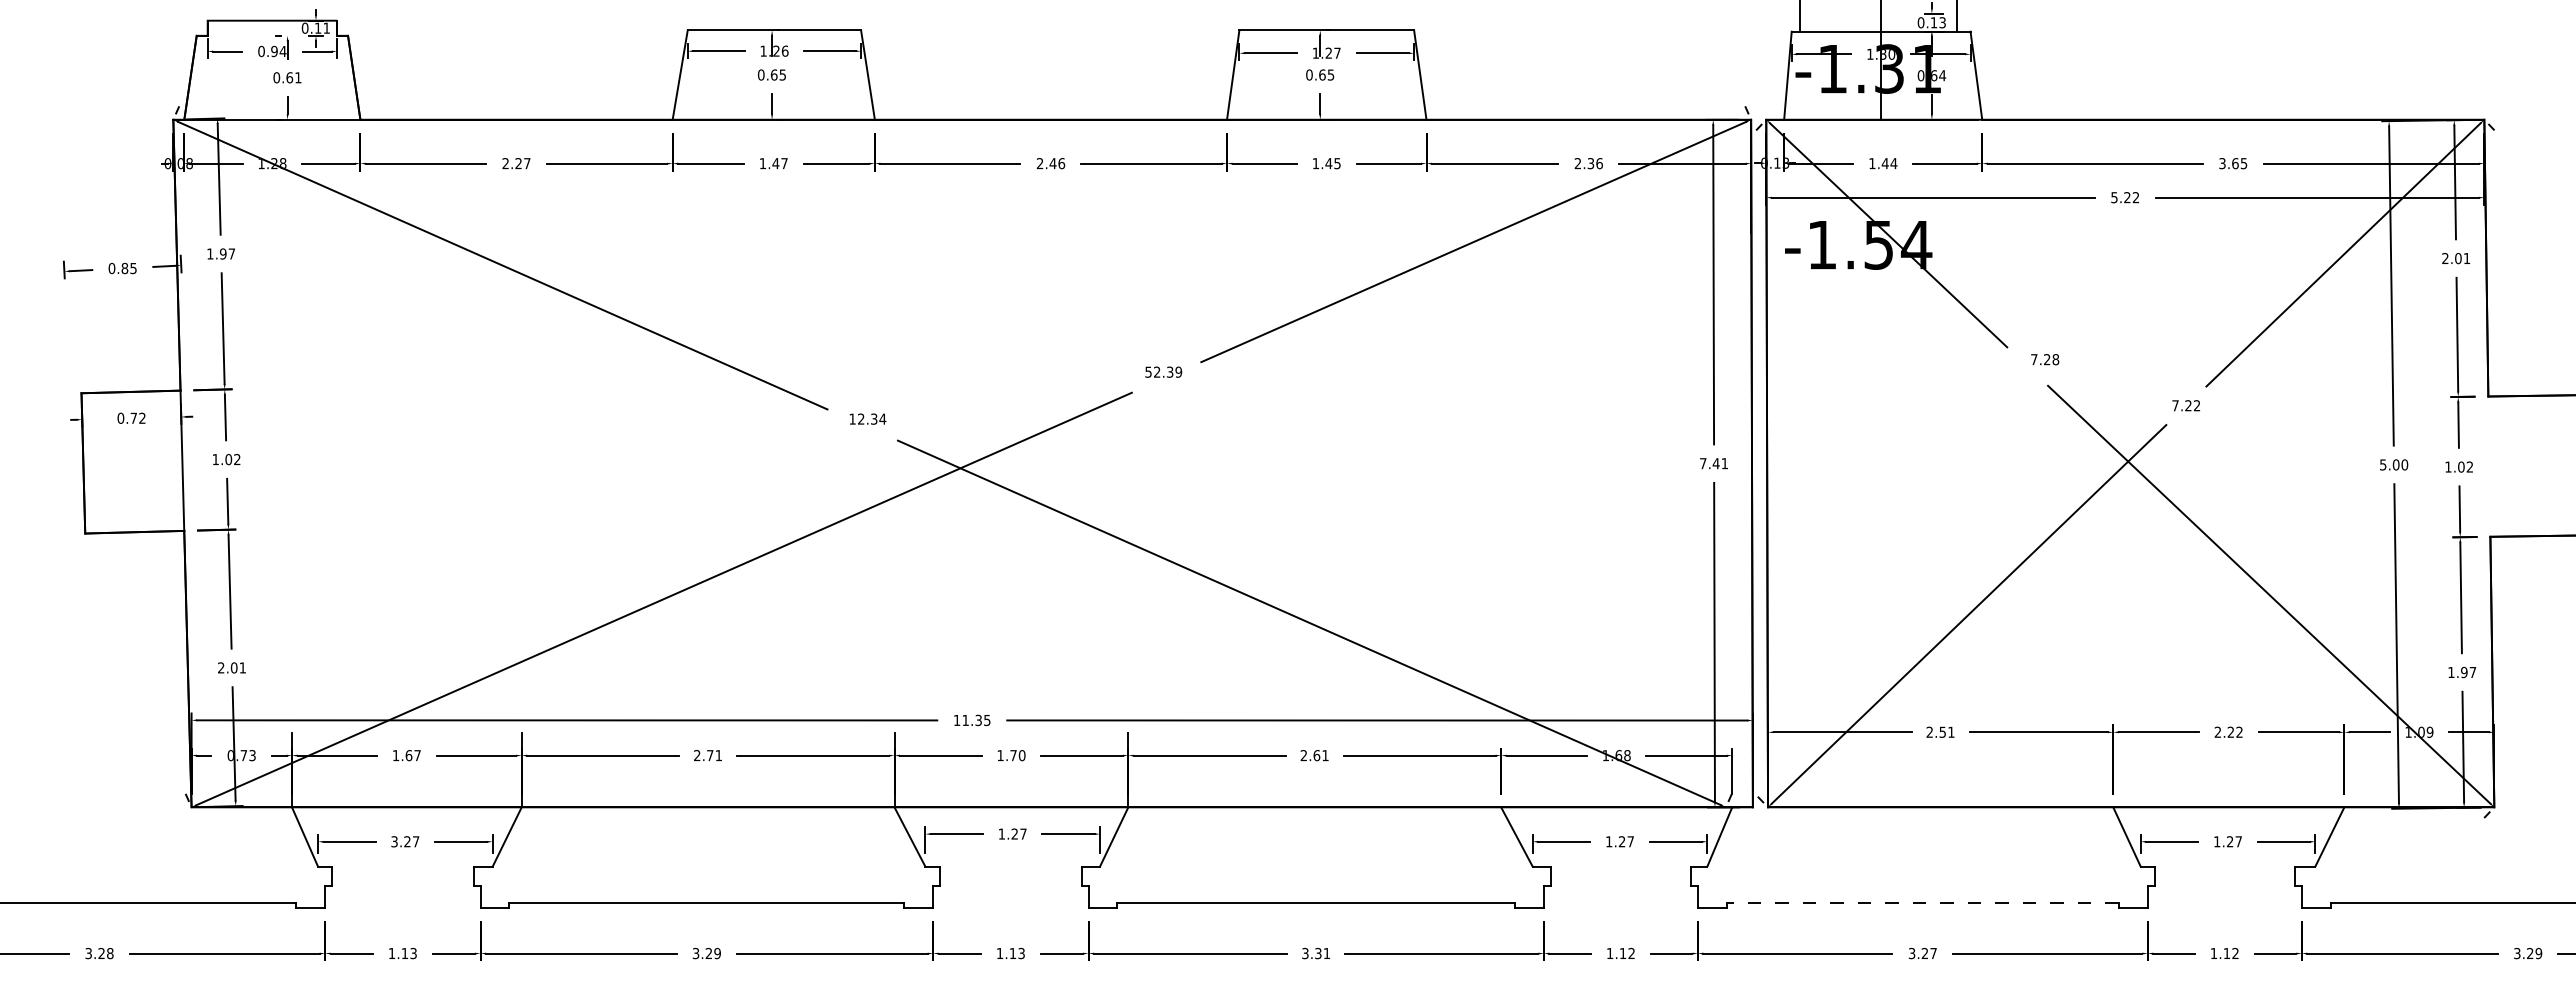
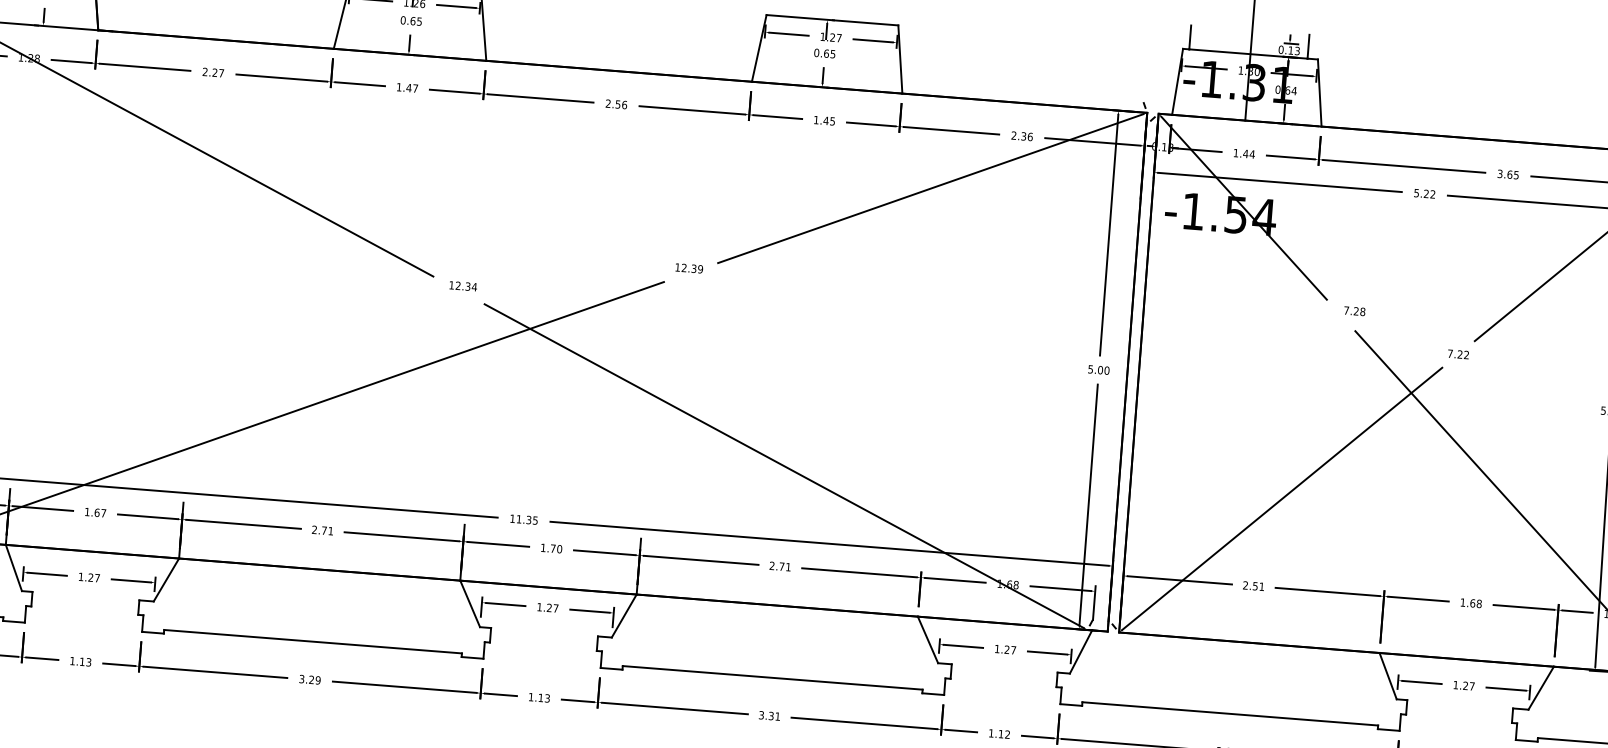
text: (1052, 163) -> (617, 104), 2.46 -> 2.56
text: (1148, 371) -> (677, 266), 52.39 -> 12.39
text: (1714, 463) -> (1099, 369), 7.41 -> 5.00
text: (2228, 731) -> (1470, 602), 2.22 -> 1.68
text: (1316, 755) -> (781, 566), 2.61 -> 2.71
text: (394, 841) -> (81, 576), 3.27 -> 1.27
line: (1922, 903) -> (1229, 714), dashed -> solid

